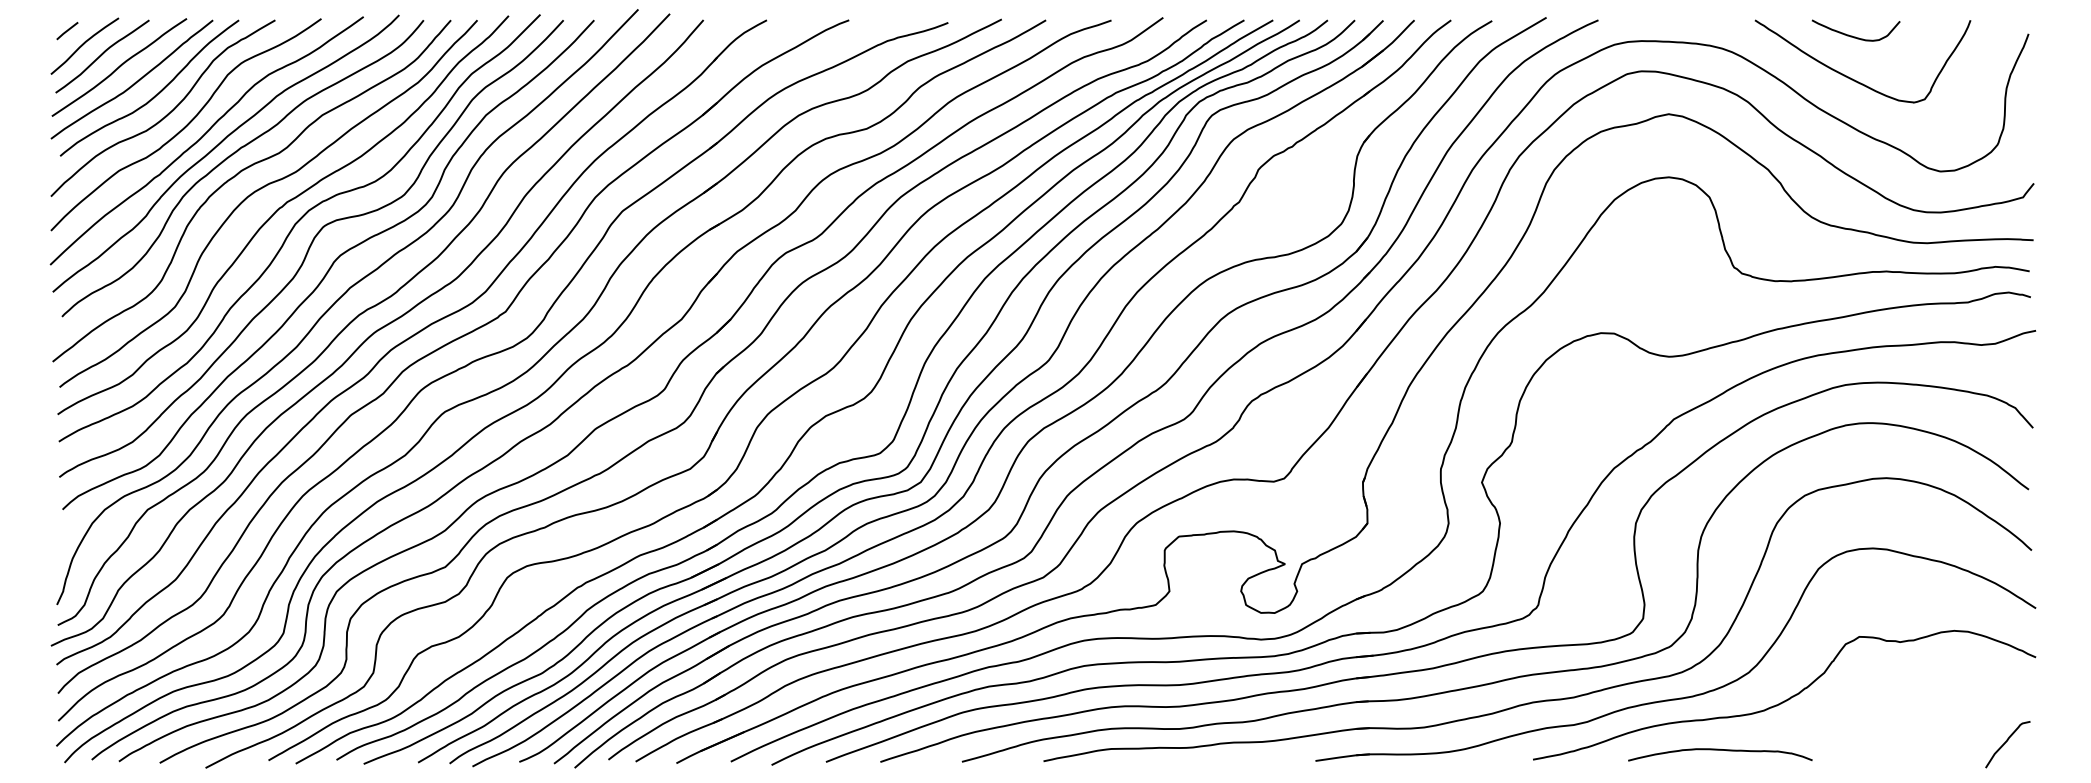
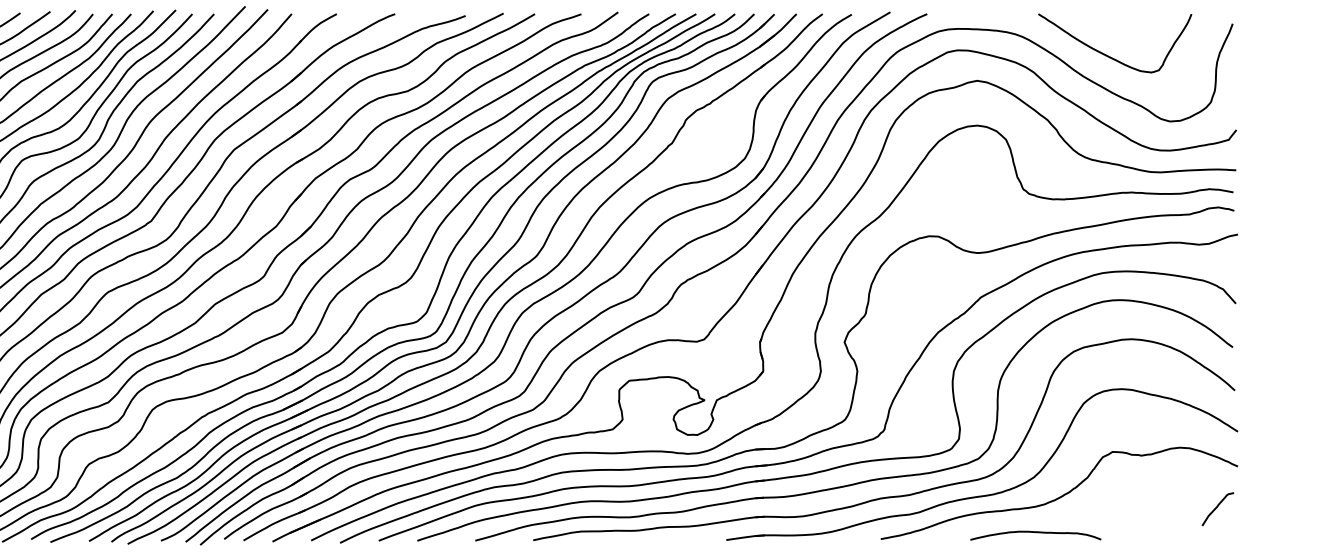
curve: (1852, 35) -> (1107, 24), removed
curve: (2006, 742) -> (1217, 507), moved
curve: (1720, 750) -> (1035, 532), moved

